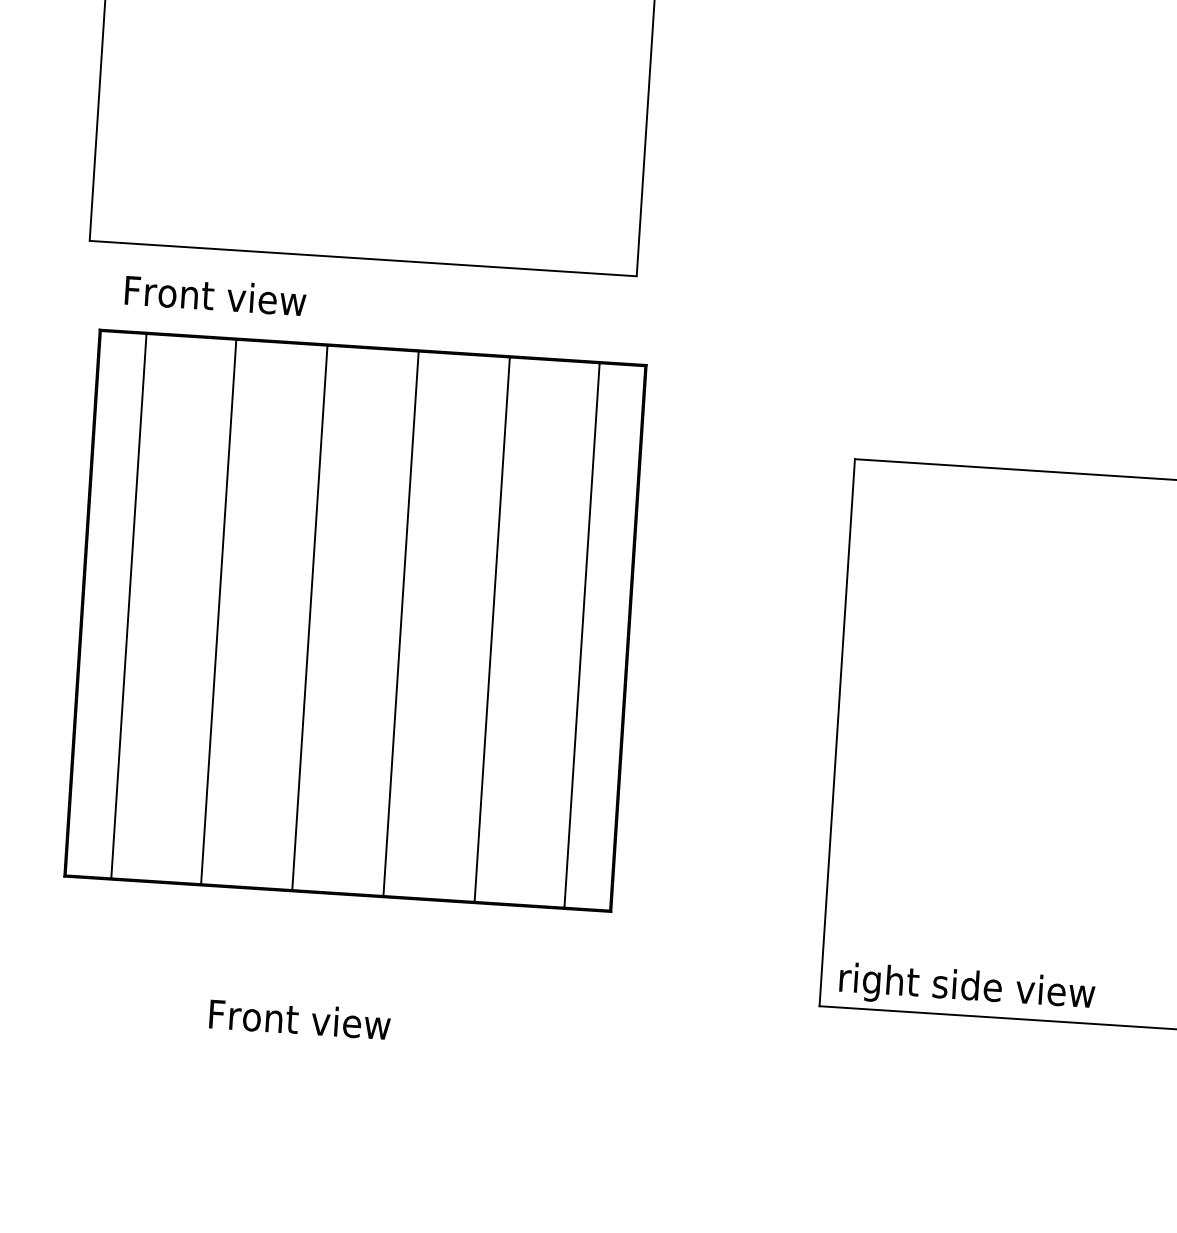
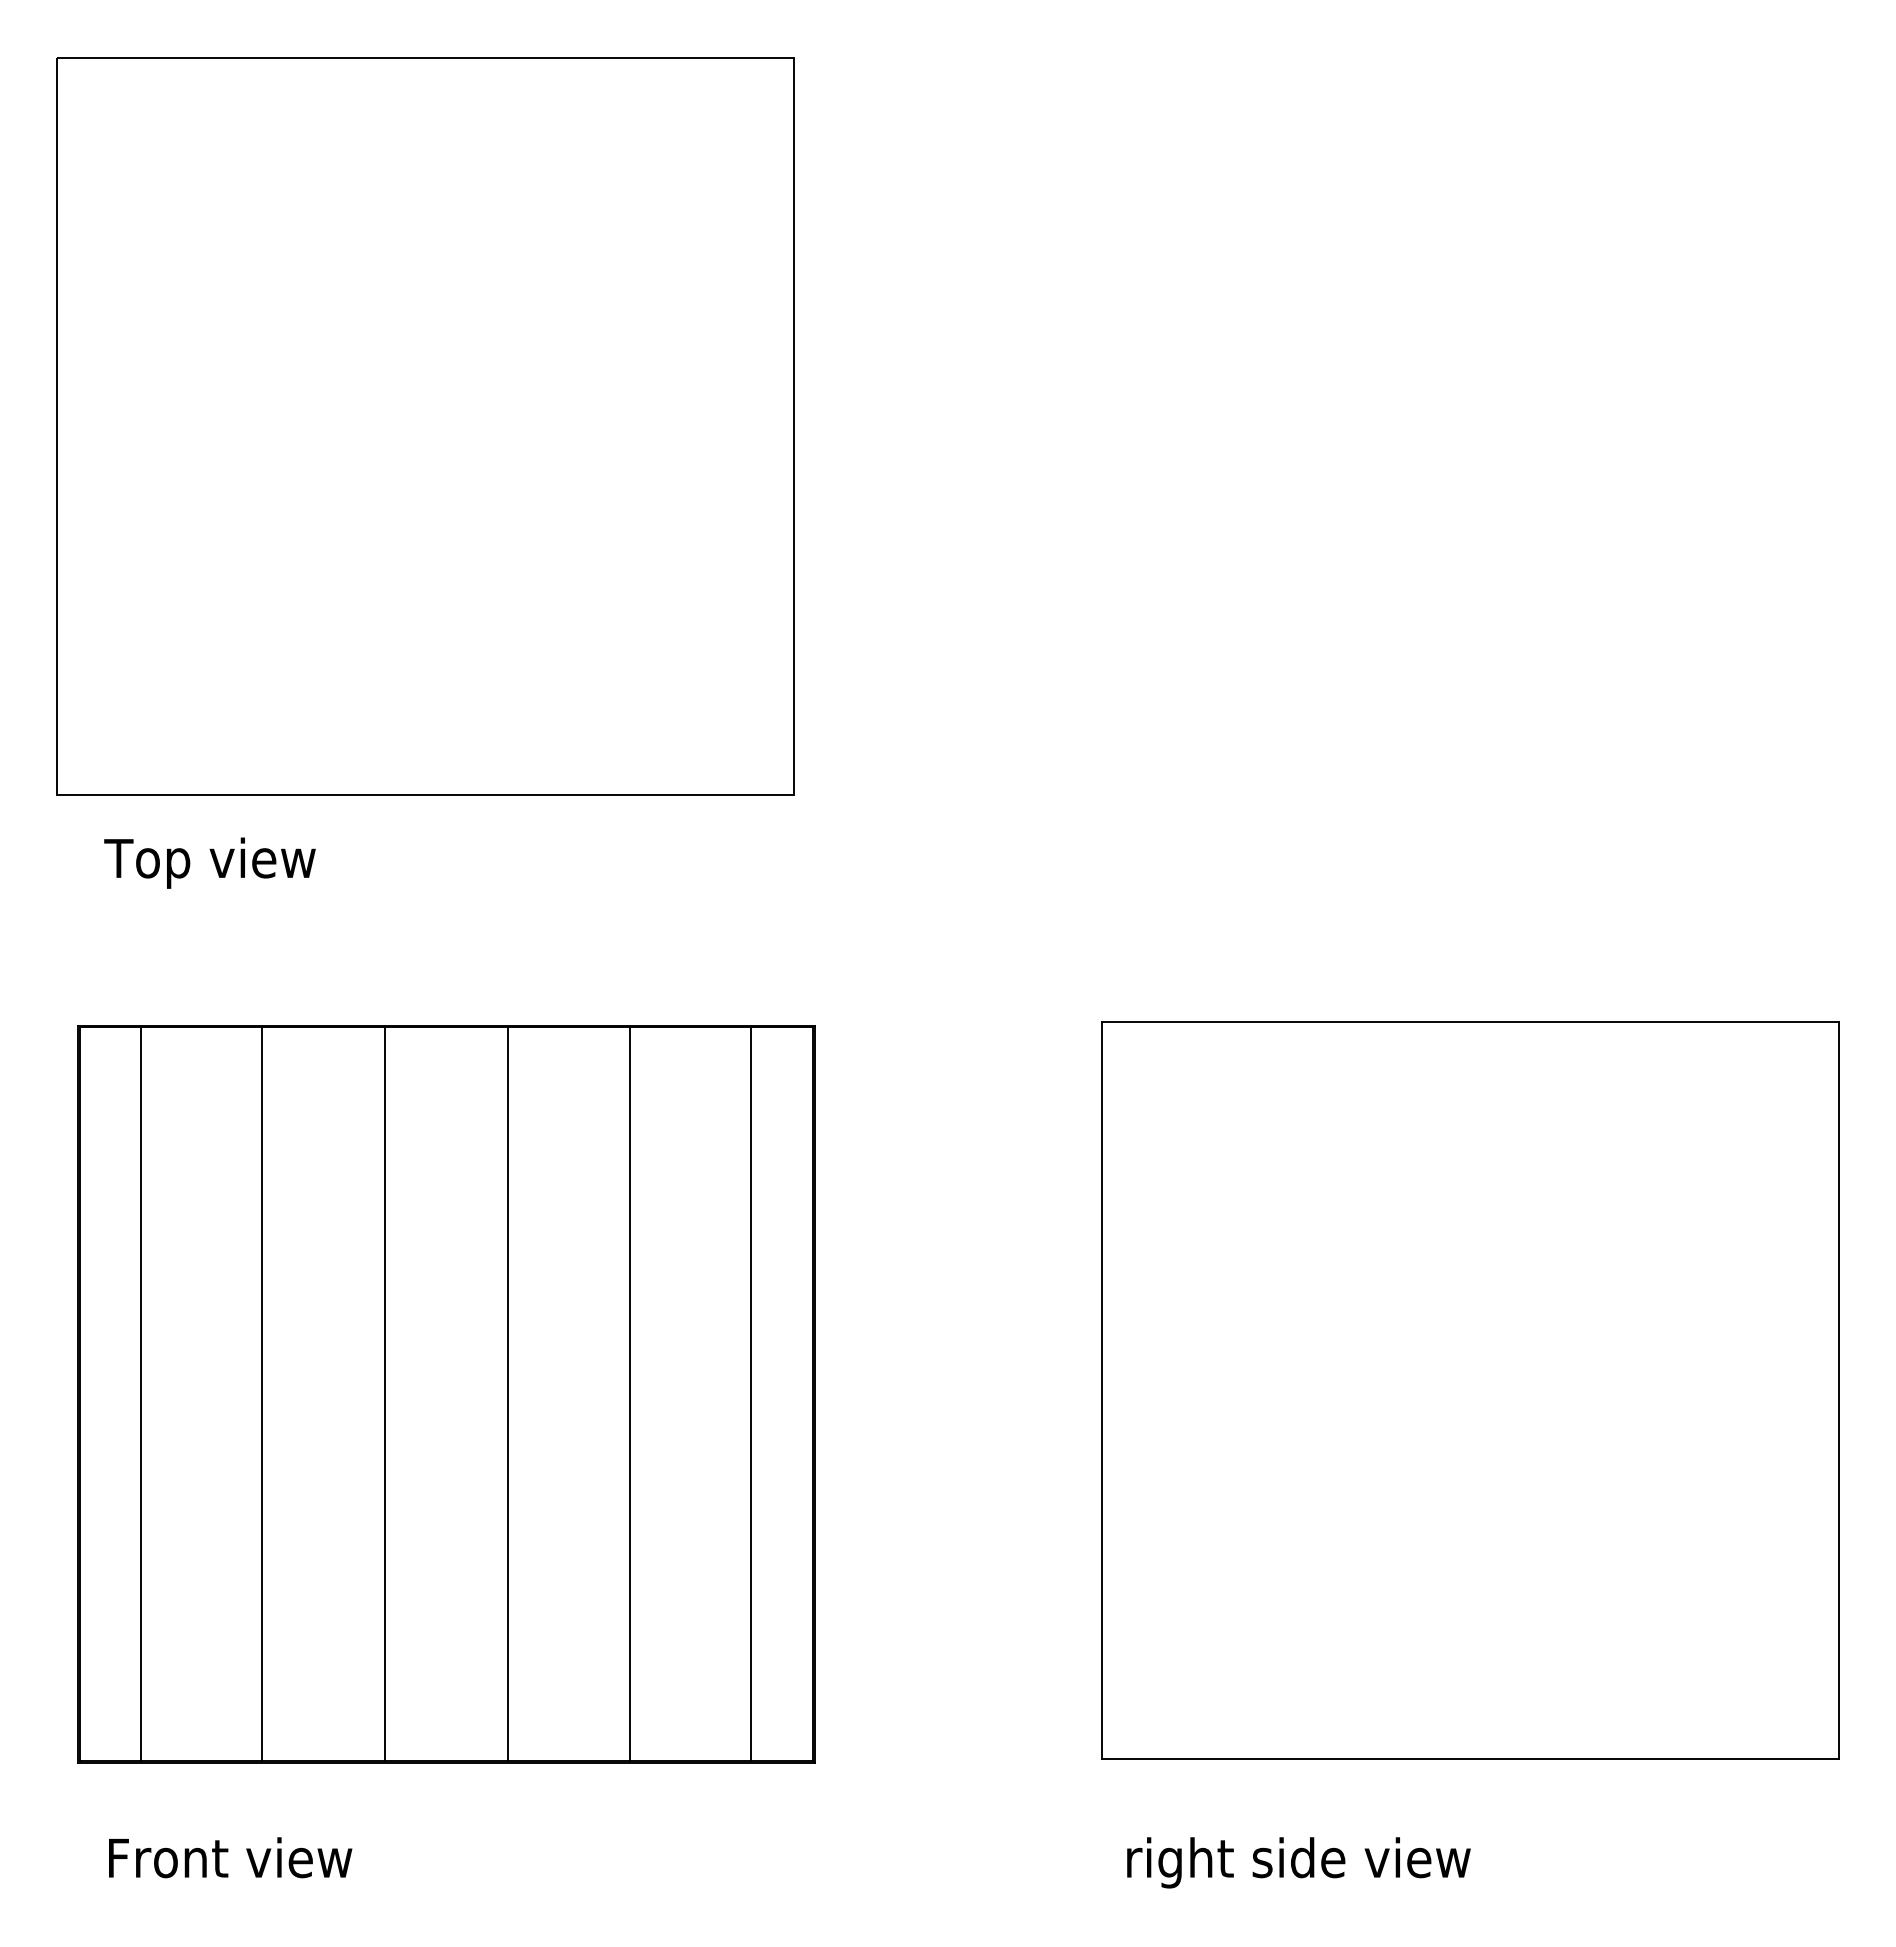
text: (214, 298) -> (228, 862), Front view -> Top view
part: (355, 621) -> (446, 1394), moved
text: (966, 988) -> (1298, 1862), moved
text: (300, 1019) -> (230, 1857), moved

